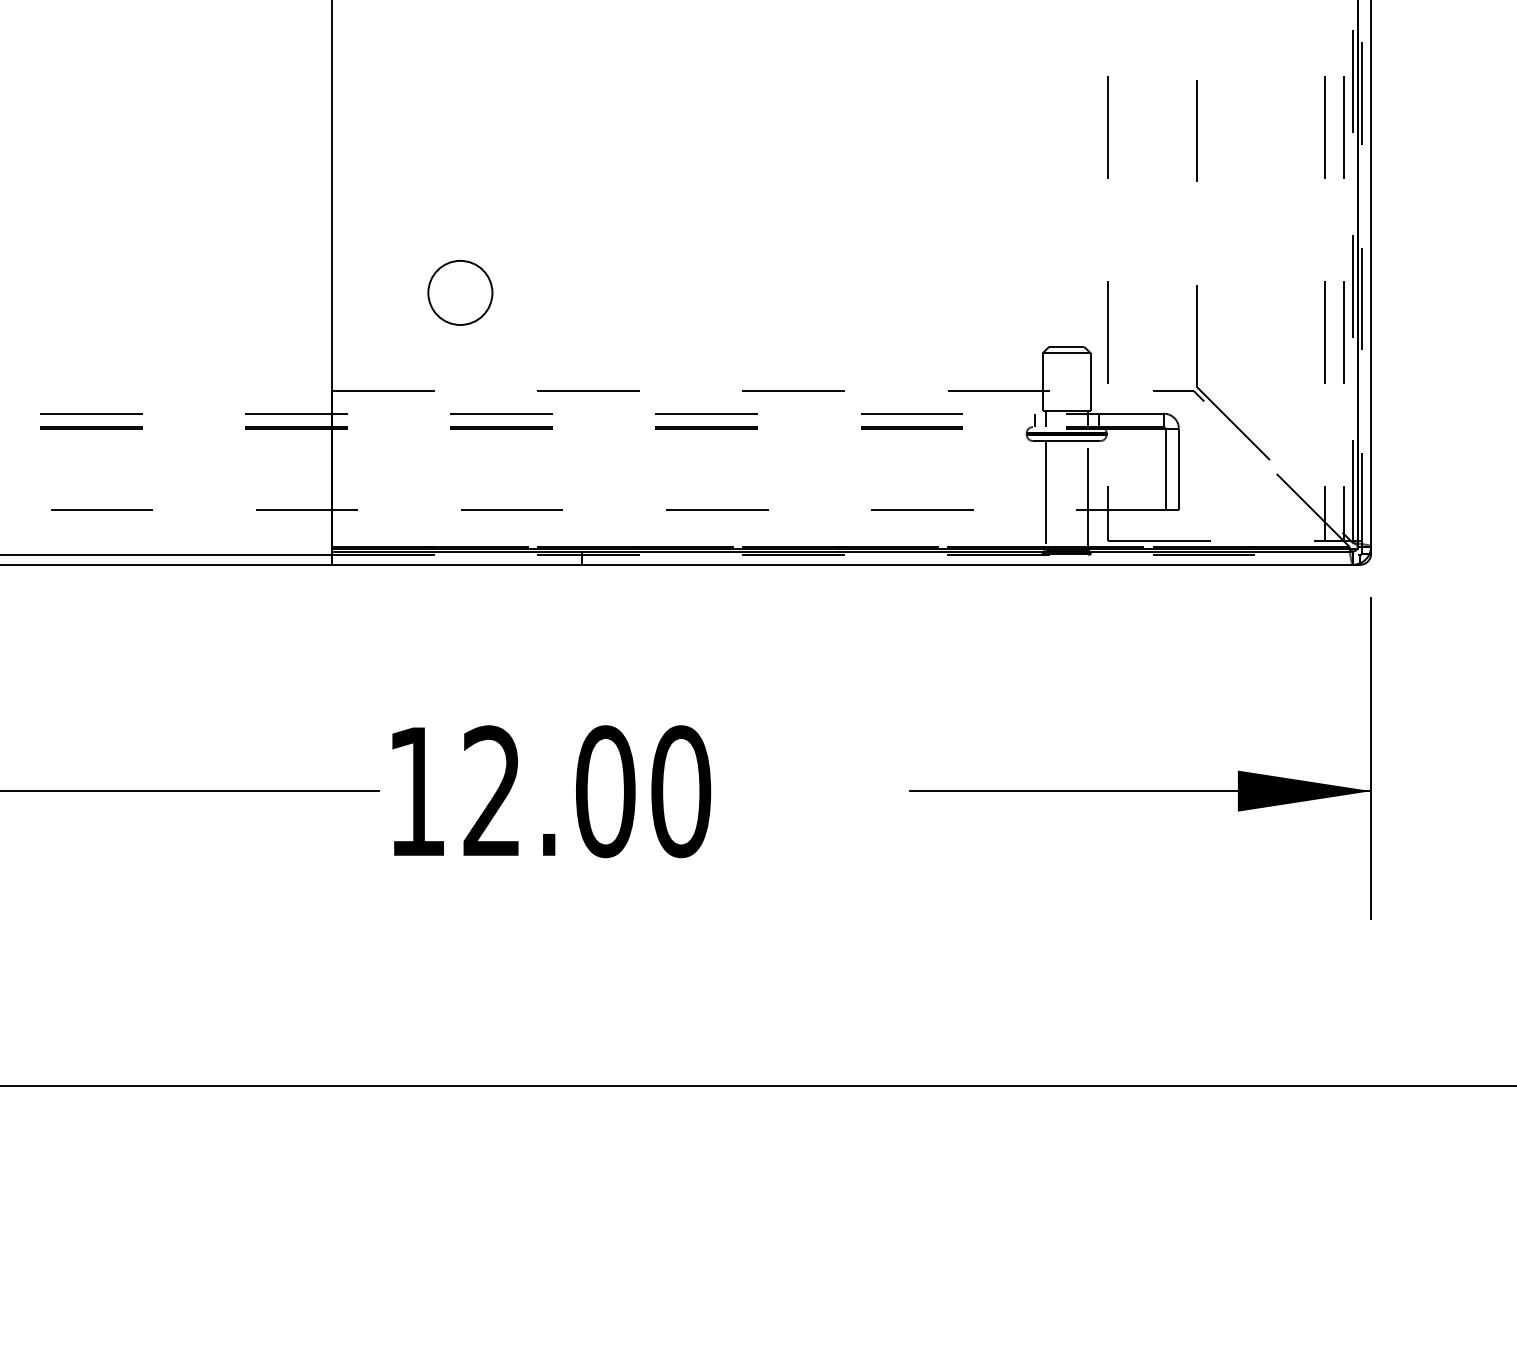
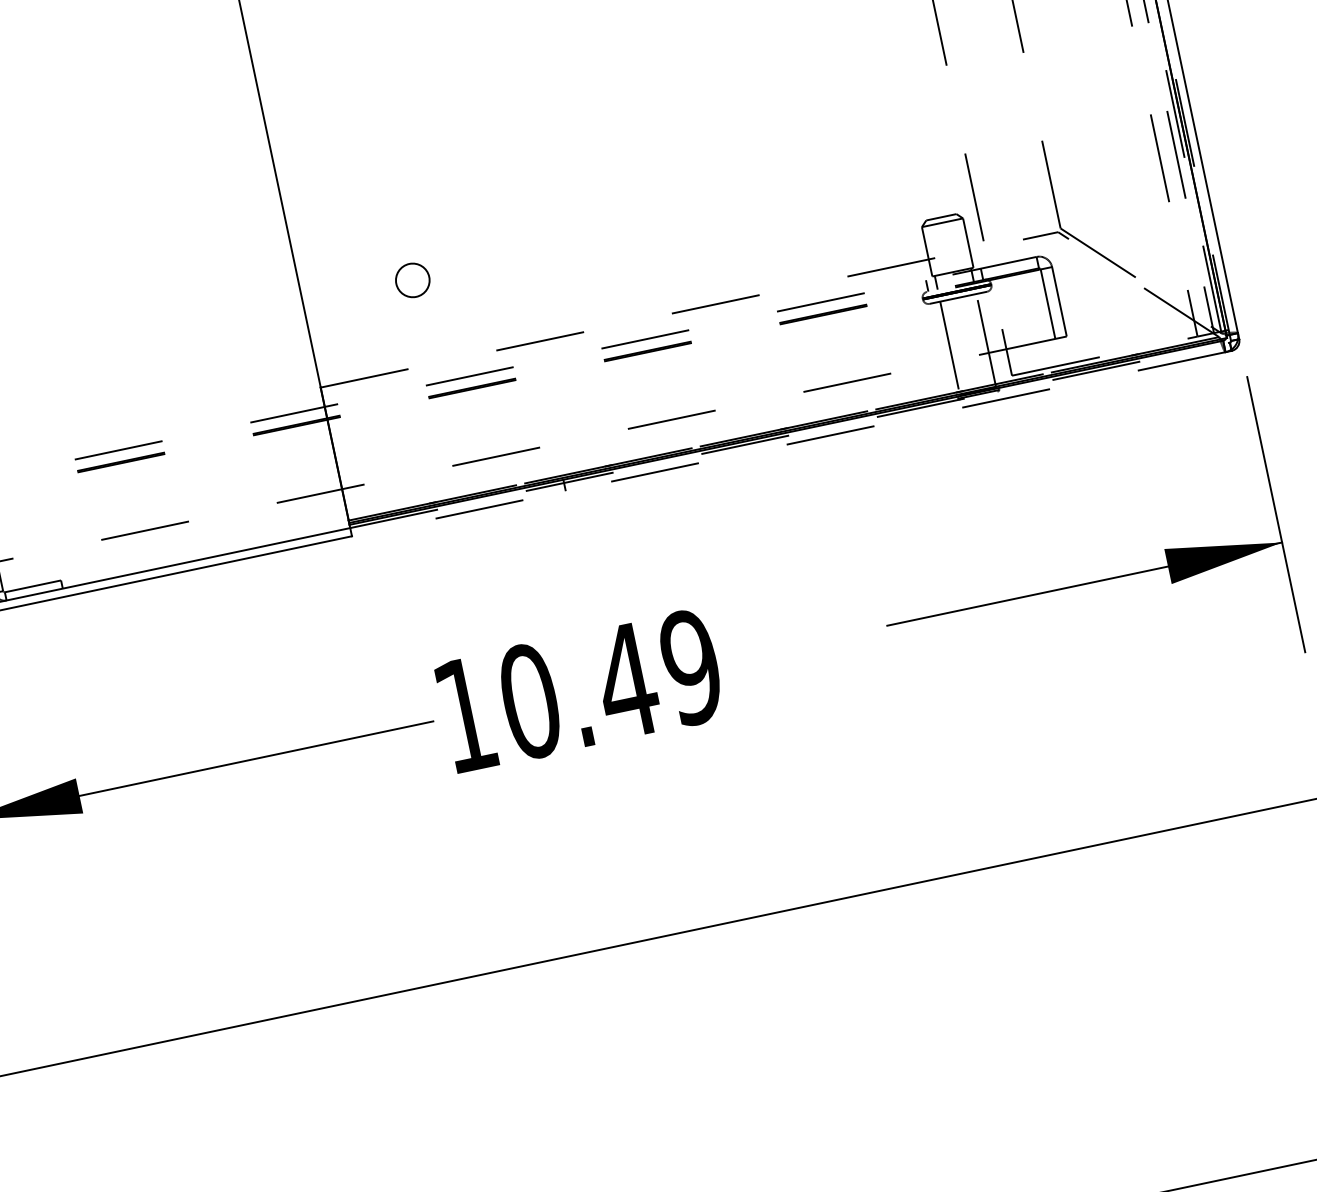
circle: (460, 292) -> (412, 280), size x0.6
line: (841, 564) -> (787, 444), solid -> dashed
text: (586, 791) -> (610, 684), 12.00 -> 10.49

